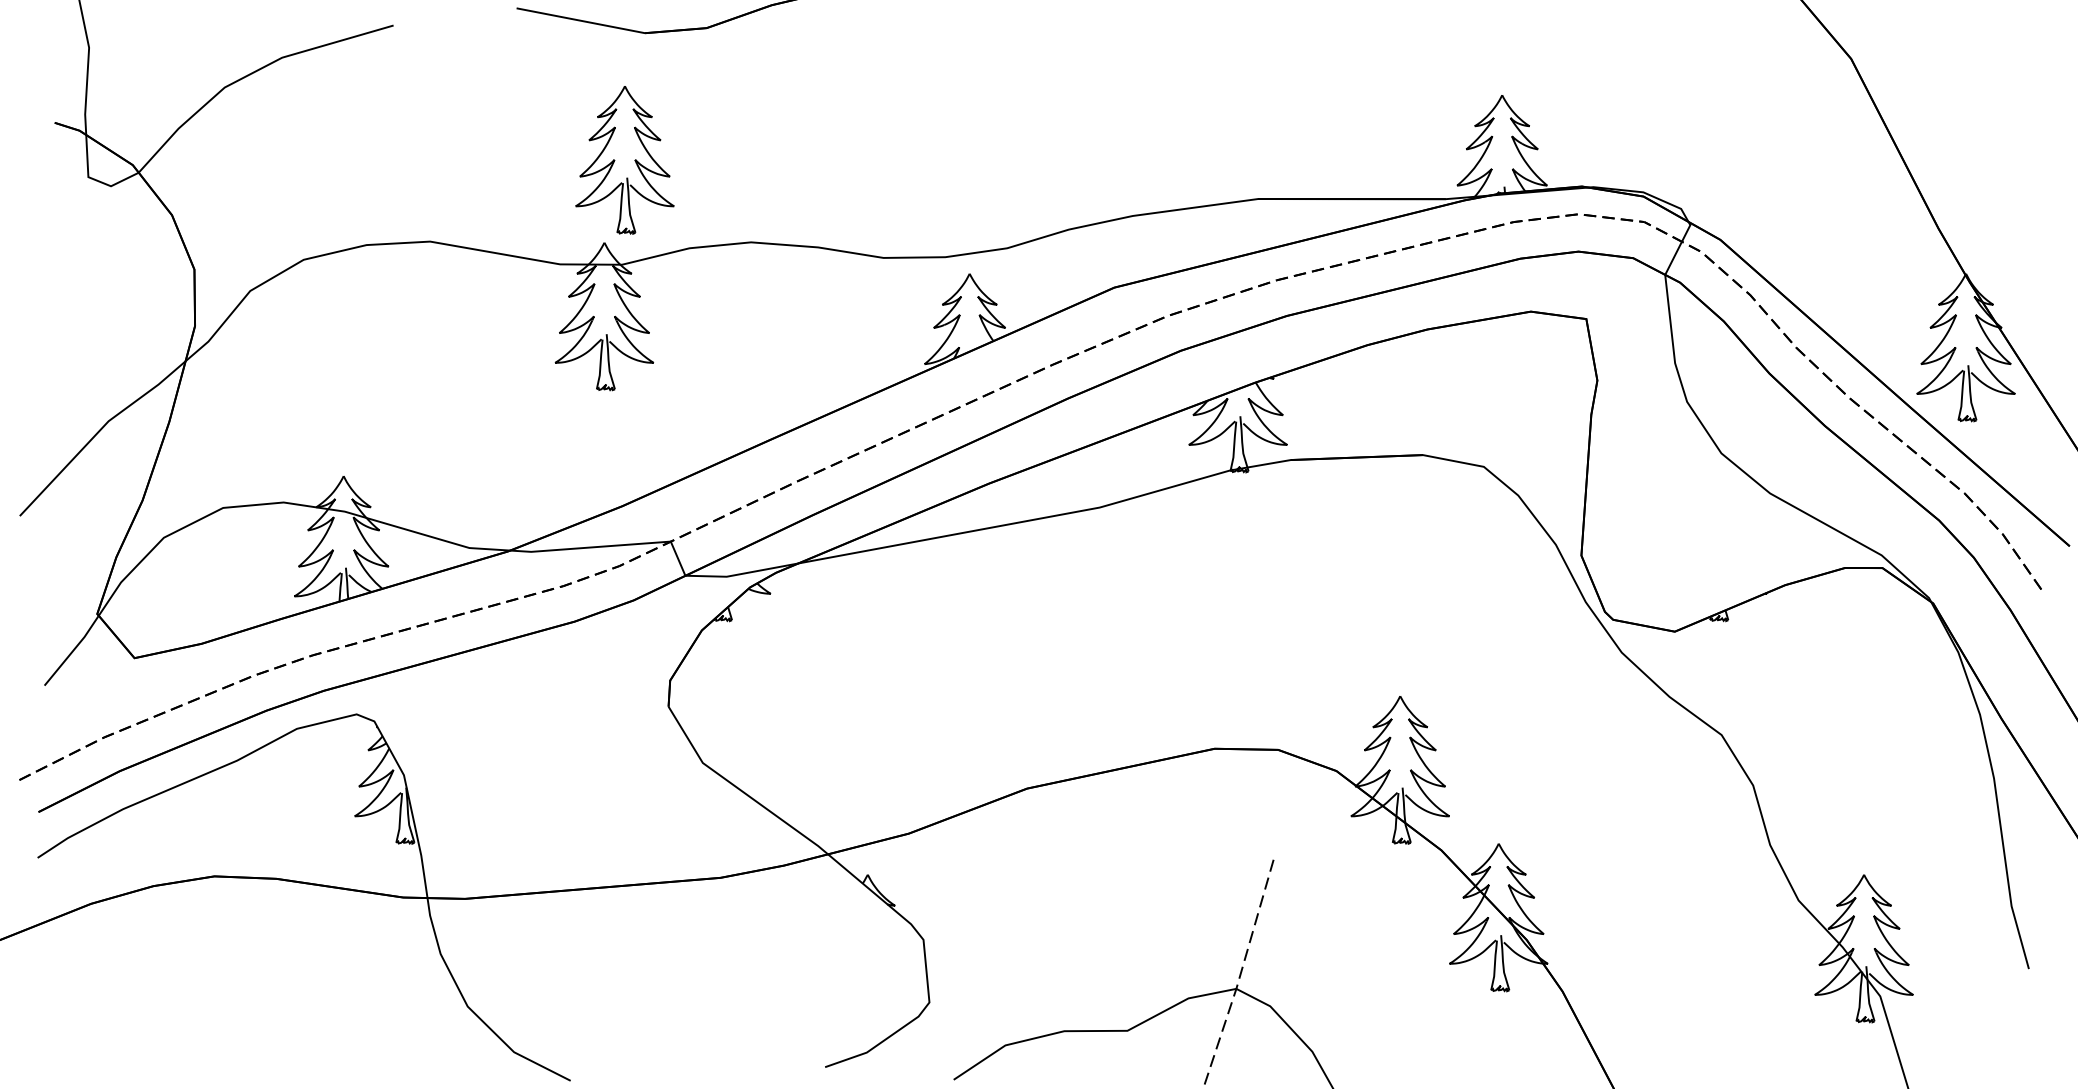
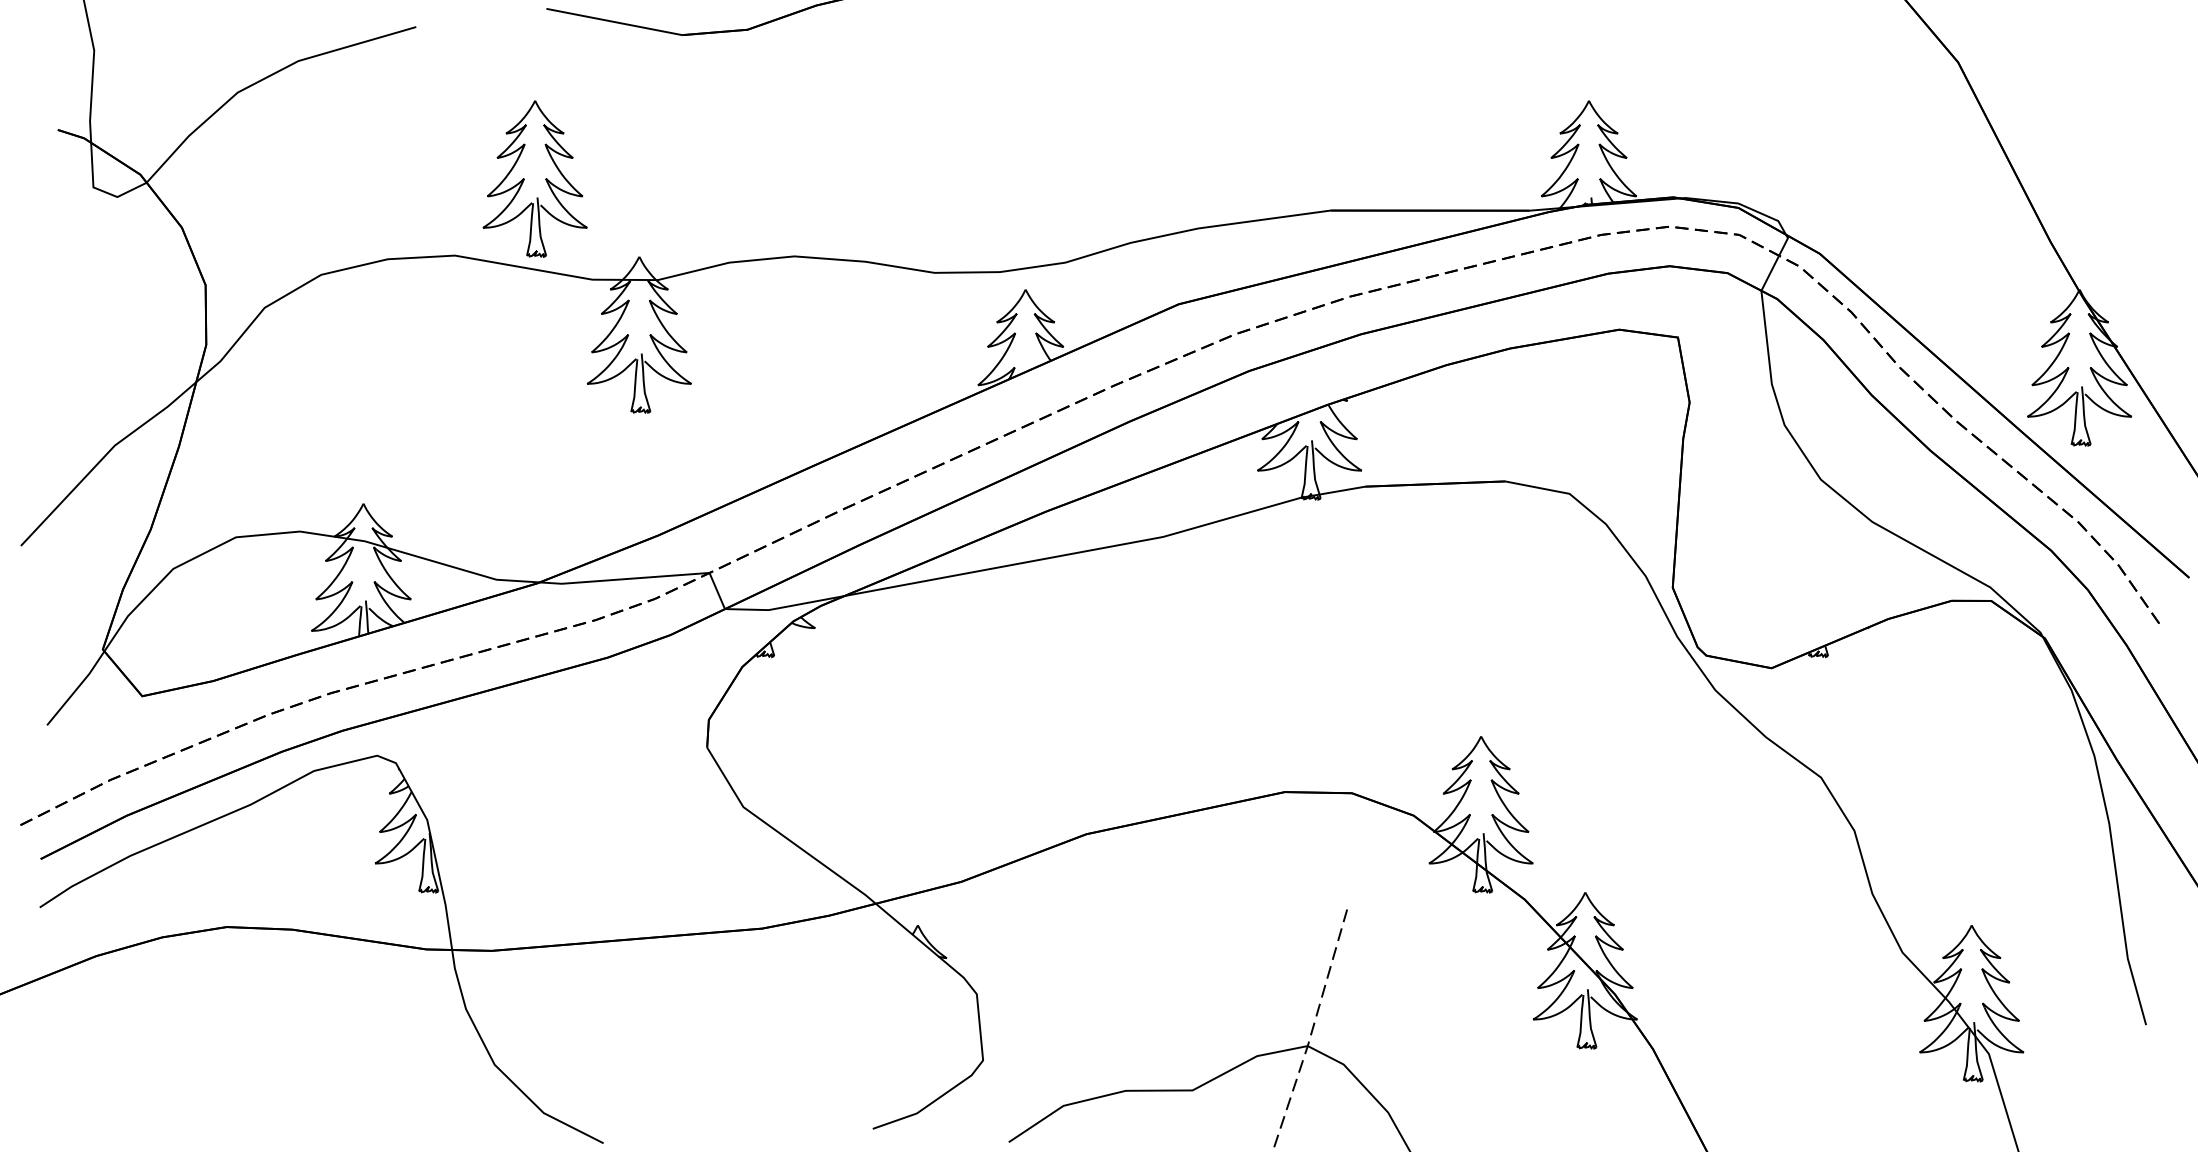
part: (624, 160) -> (534, 179), moved

